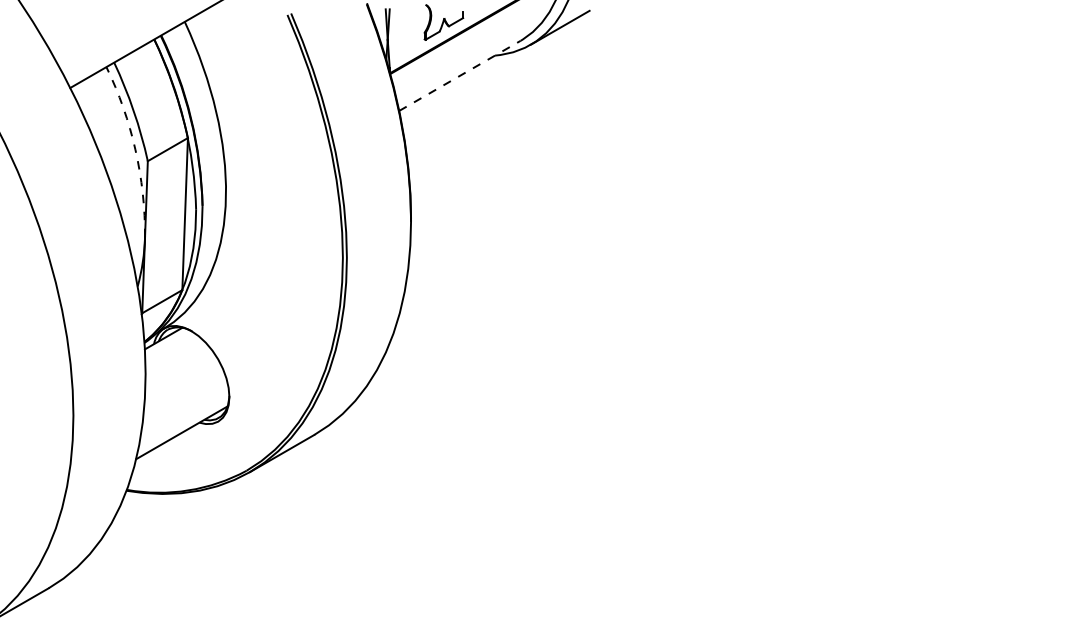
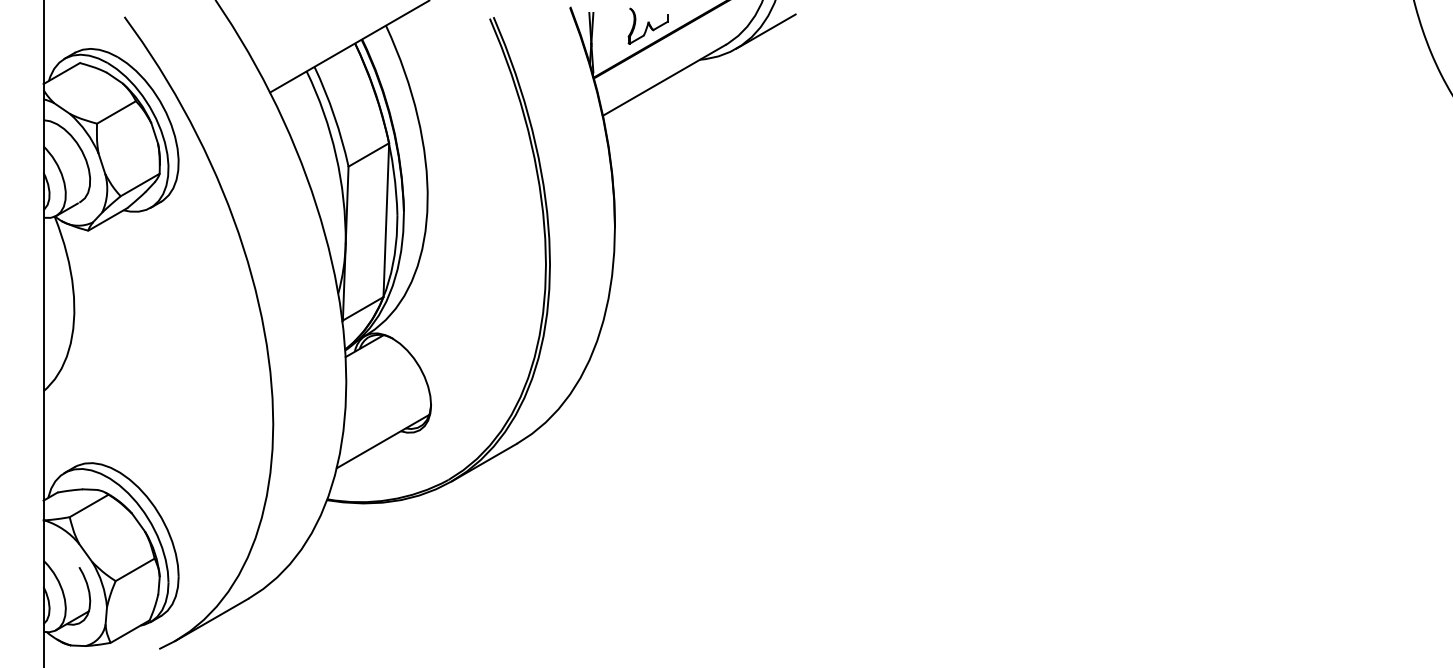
line: (460, 76) -> (664, 80), dashed -> solid
arc: (135, 150) -> (336, 155), dashed -> solid

